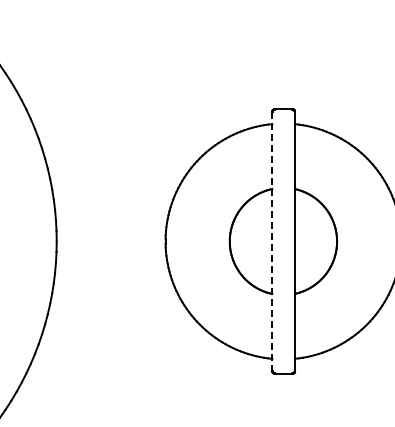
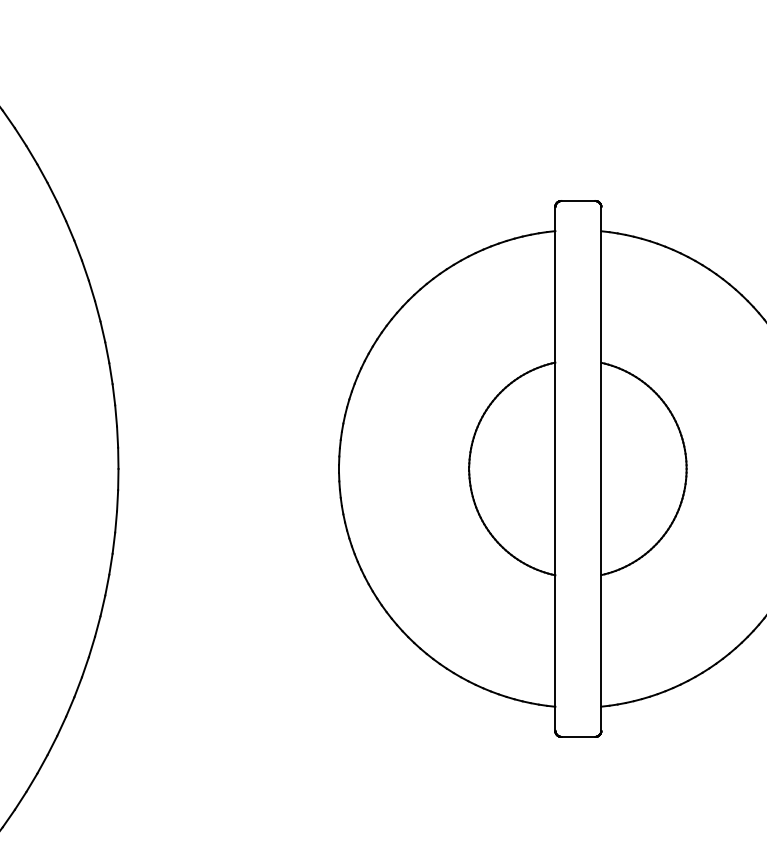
line: (272, 241) -> (555, 468), dashed -> solid

